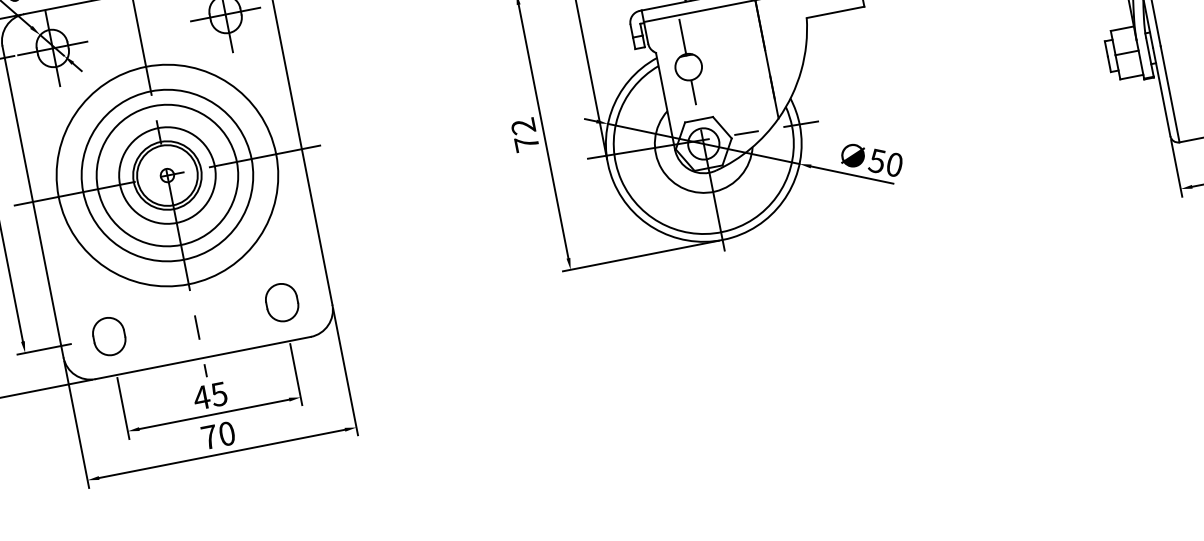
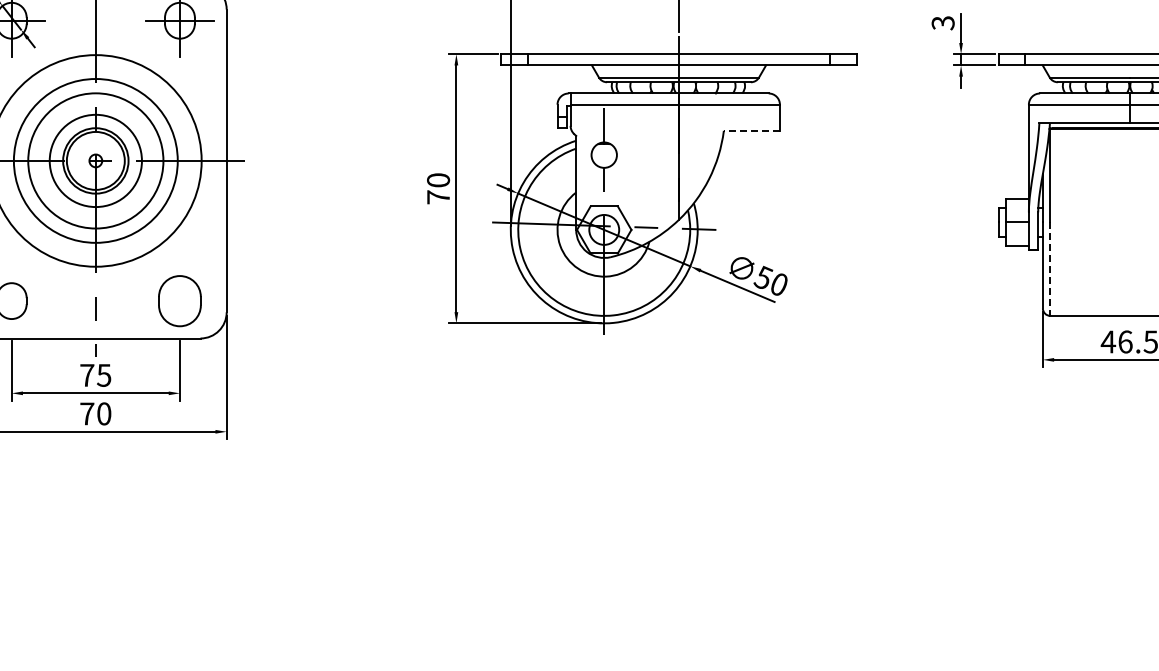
line: (835, 12) -> (751, 130), solid -> dashed
line: (1170, 94) -> (1050, 269), solid -> dashed
text: (523, 126) -> (438, 180), 72 -> 70
part: (281, 302) -> (179, 300), size x1.4
text: (201, 397) -> (86, 375), 45 -> 75

